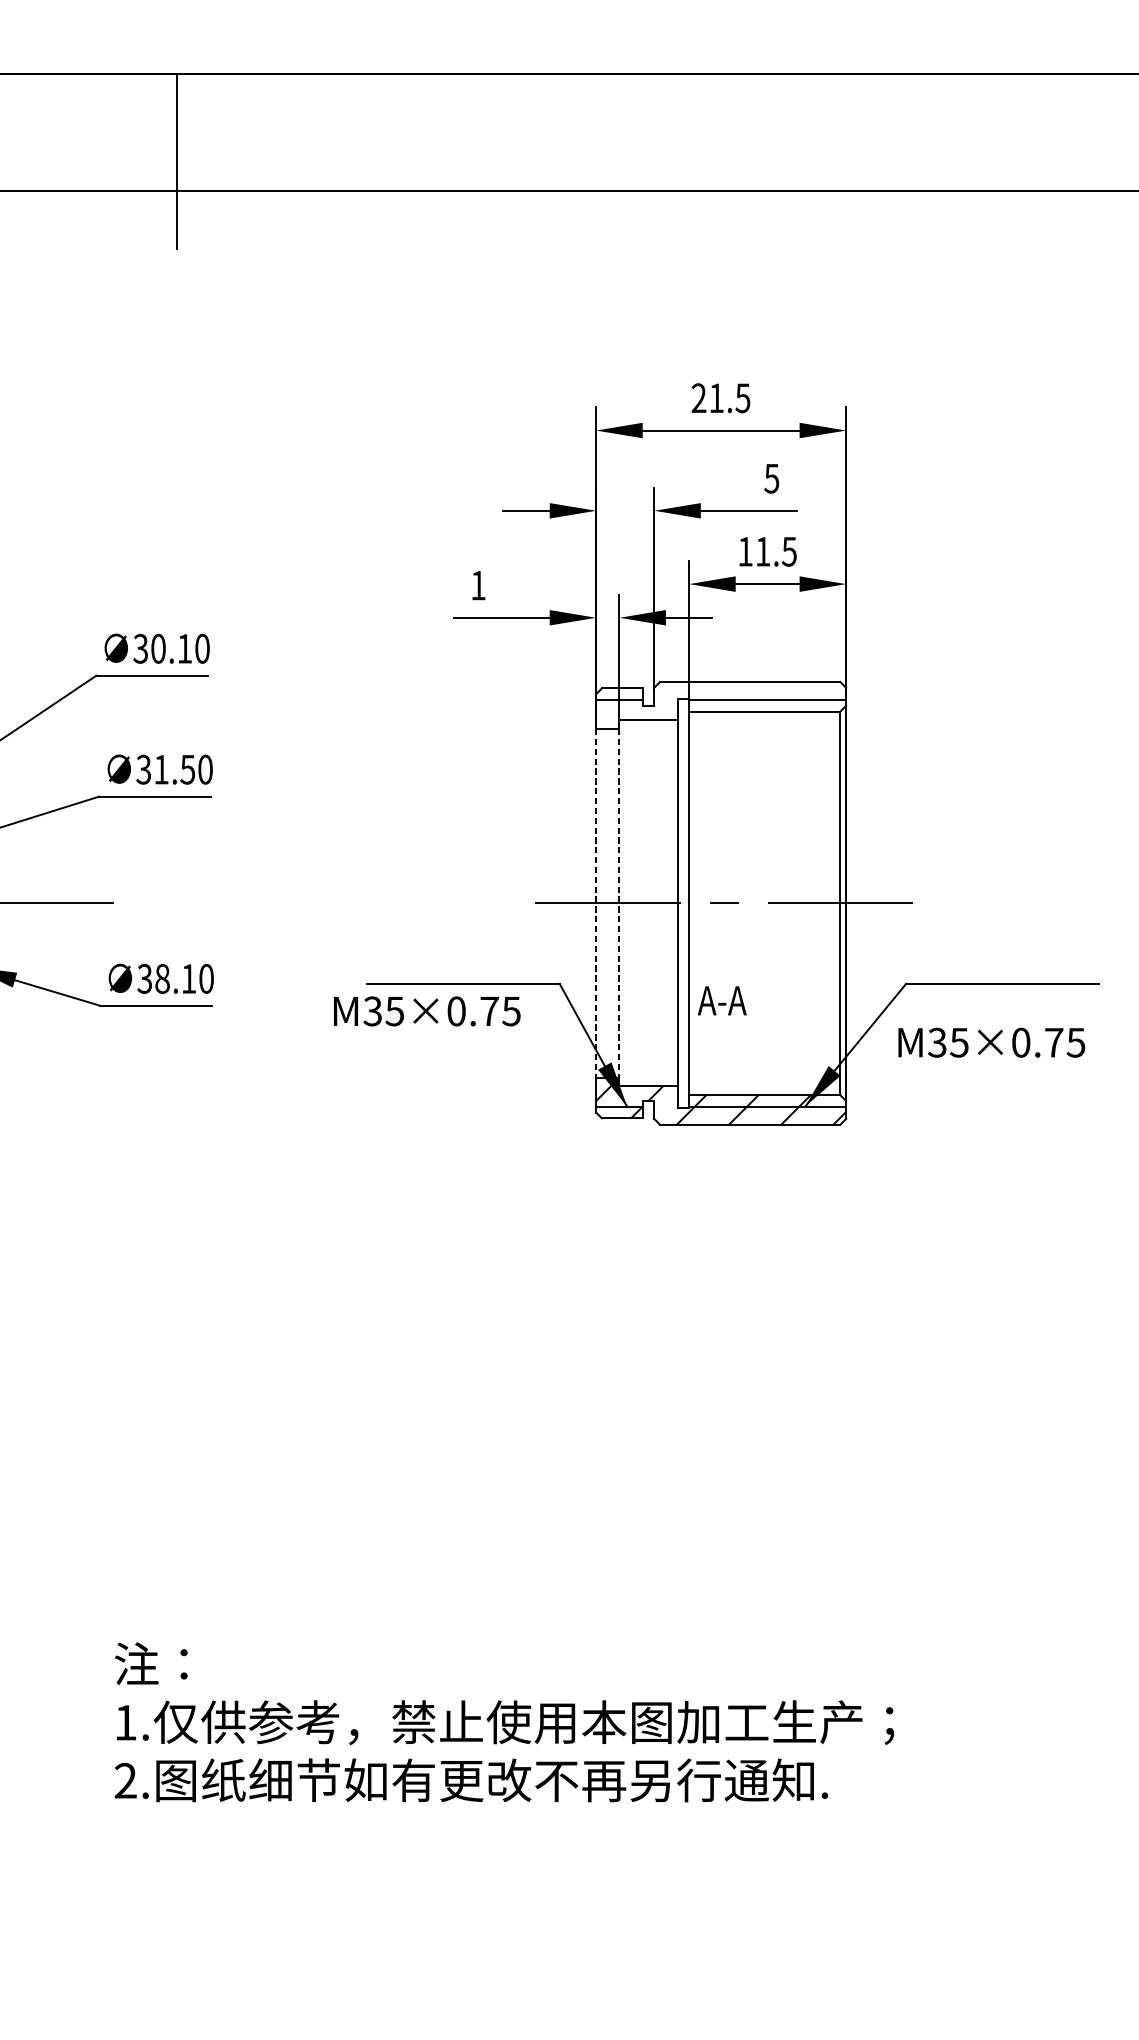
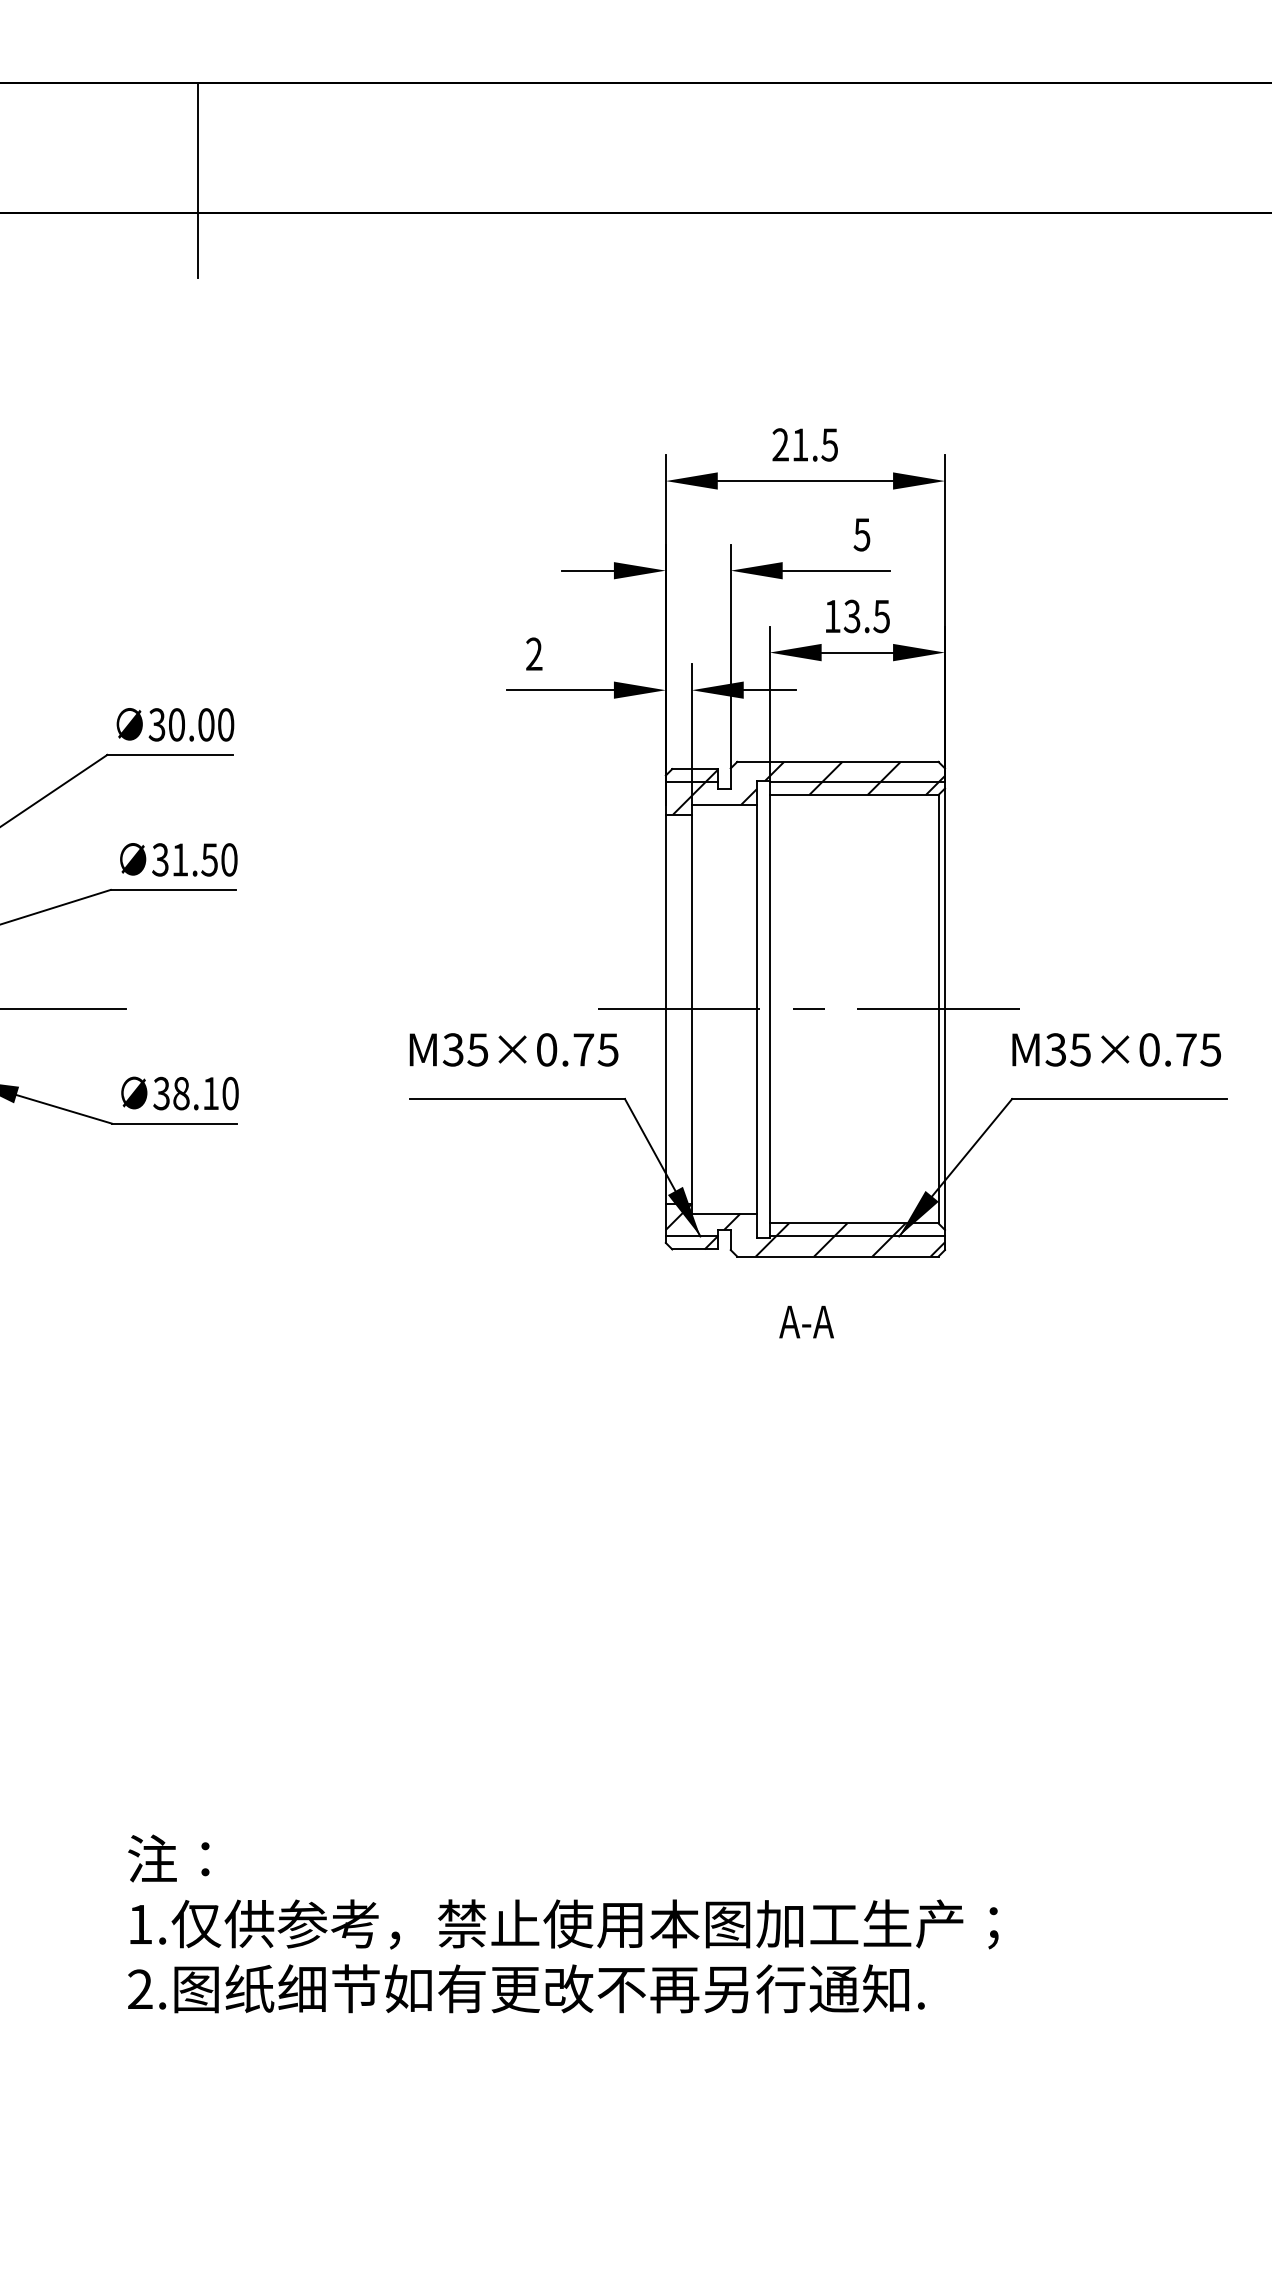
text: (762, 551) -> (851, 616), 11.5 -> 13.5
text: (478, 584) -> (534, 653), 1 -> 2
text: (185, 648) -> (206, 724), 30.10 -> 30.00
hatch: (724, 704) -> (809, 787), added
line: (595, 903) -> (665, 1009), dashed -> solid
line: (619, 903) -> (691, 1009), dashed -> solid
text: (722, 1001) -> (806, 1322), moved
text: (426, 1011) -> (513, 1049), moved
text: (991, 1042) -> (1116, 1049), moved

